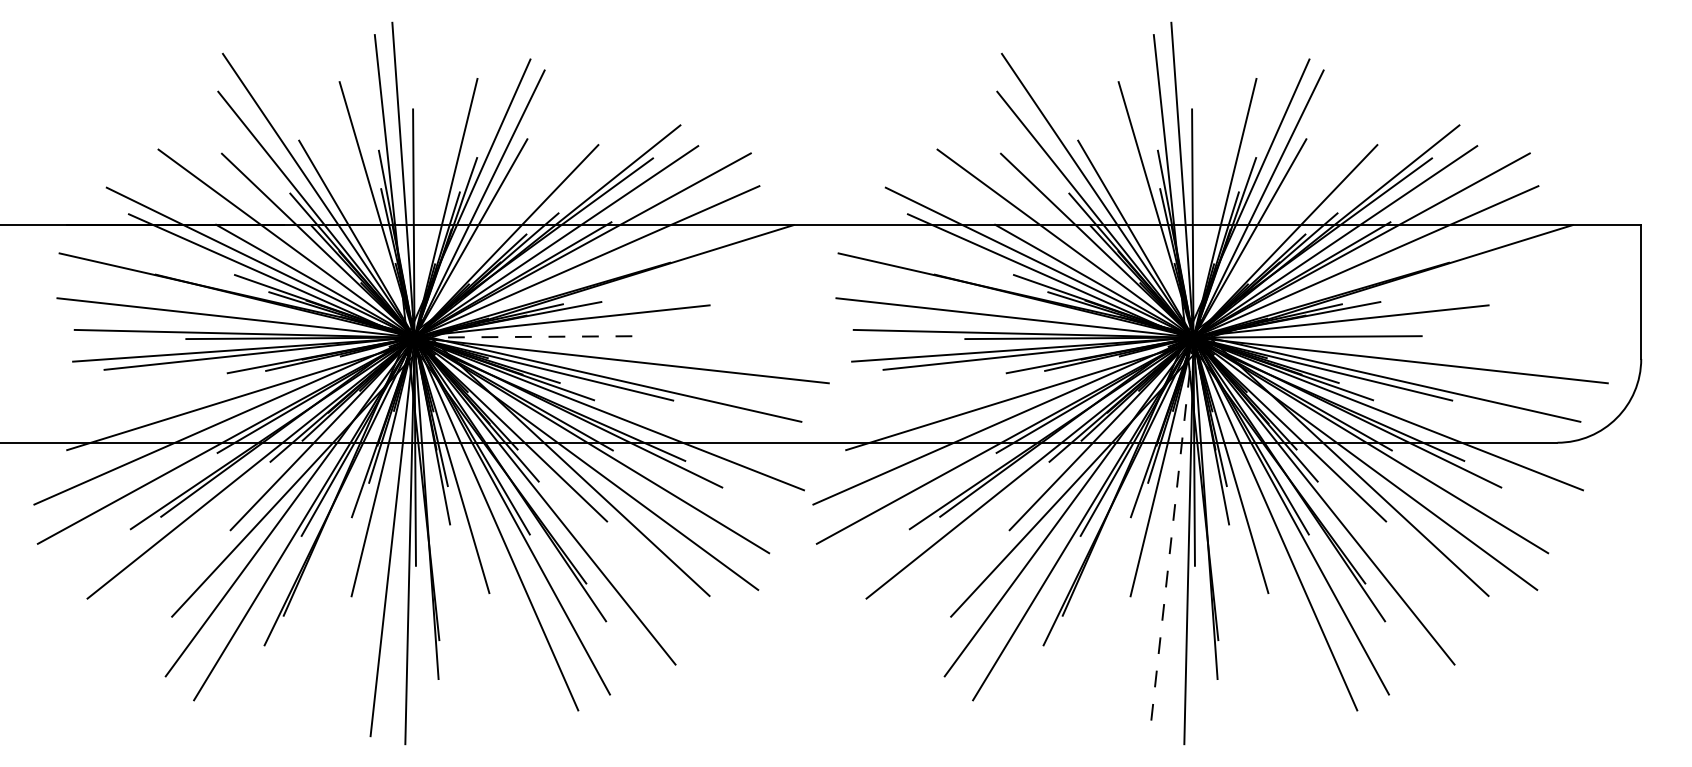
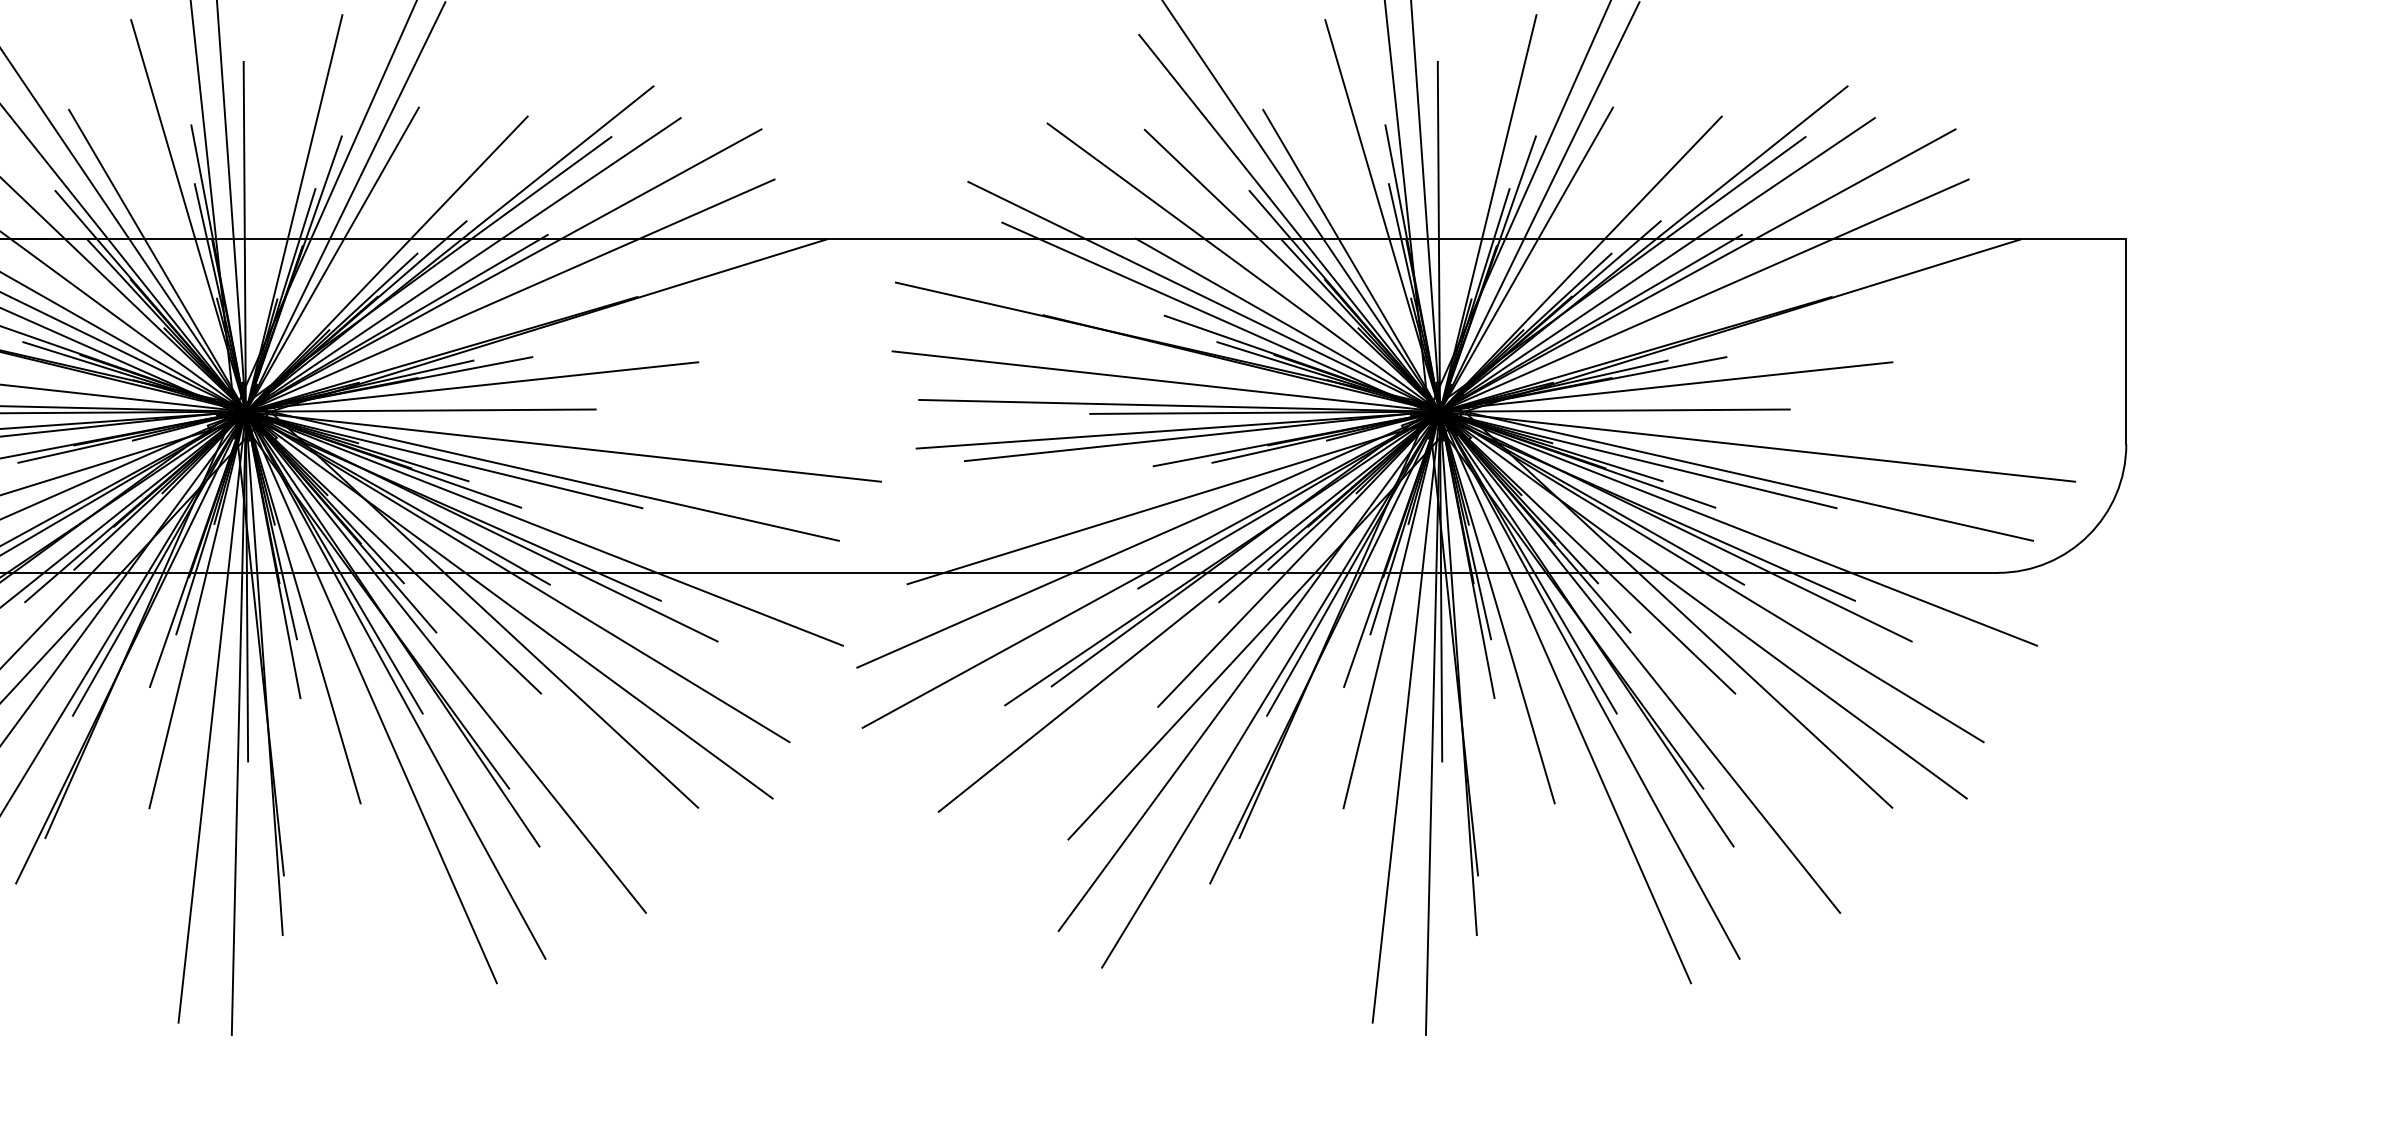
line: (529, 336) -> (422, 409), dashed -> solid
line: (1171, 537) -> (1406, 718), dashed -> solid

